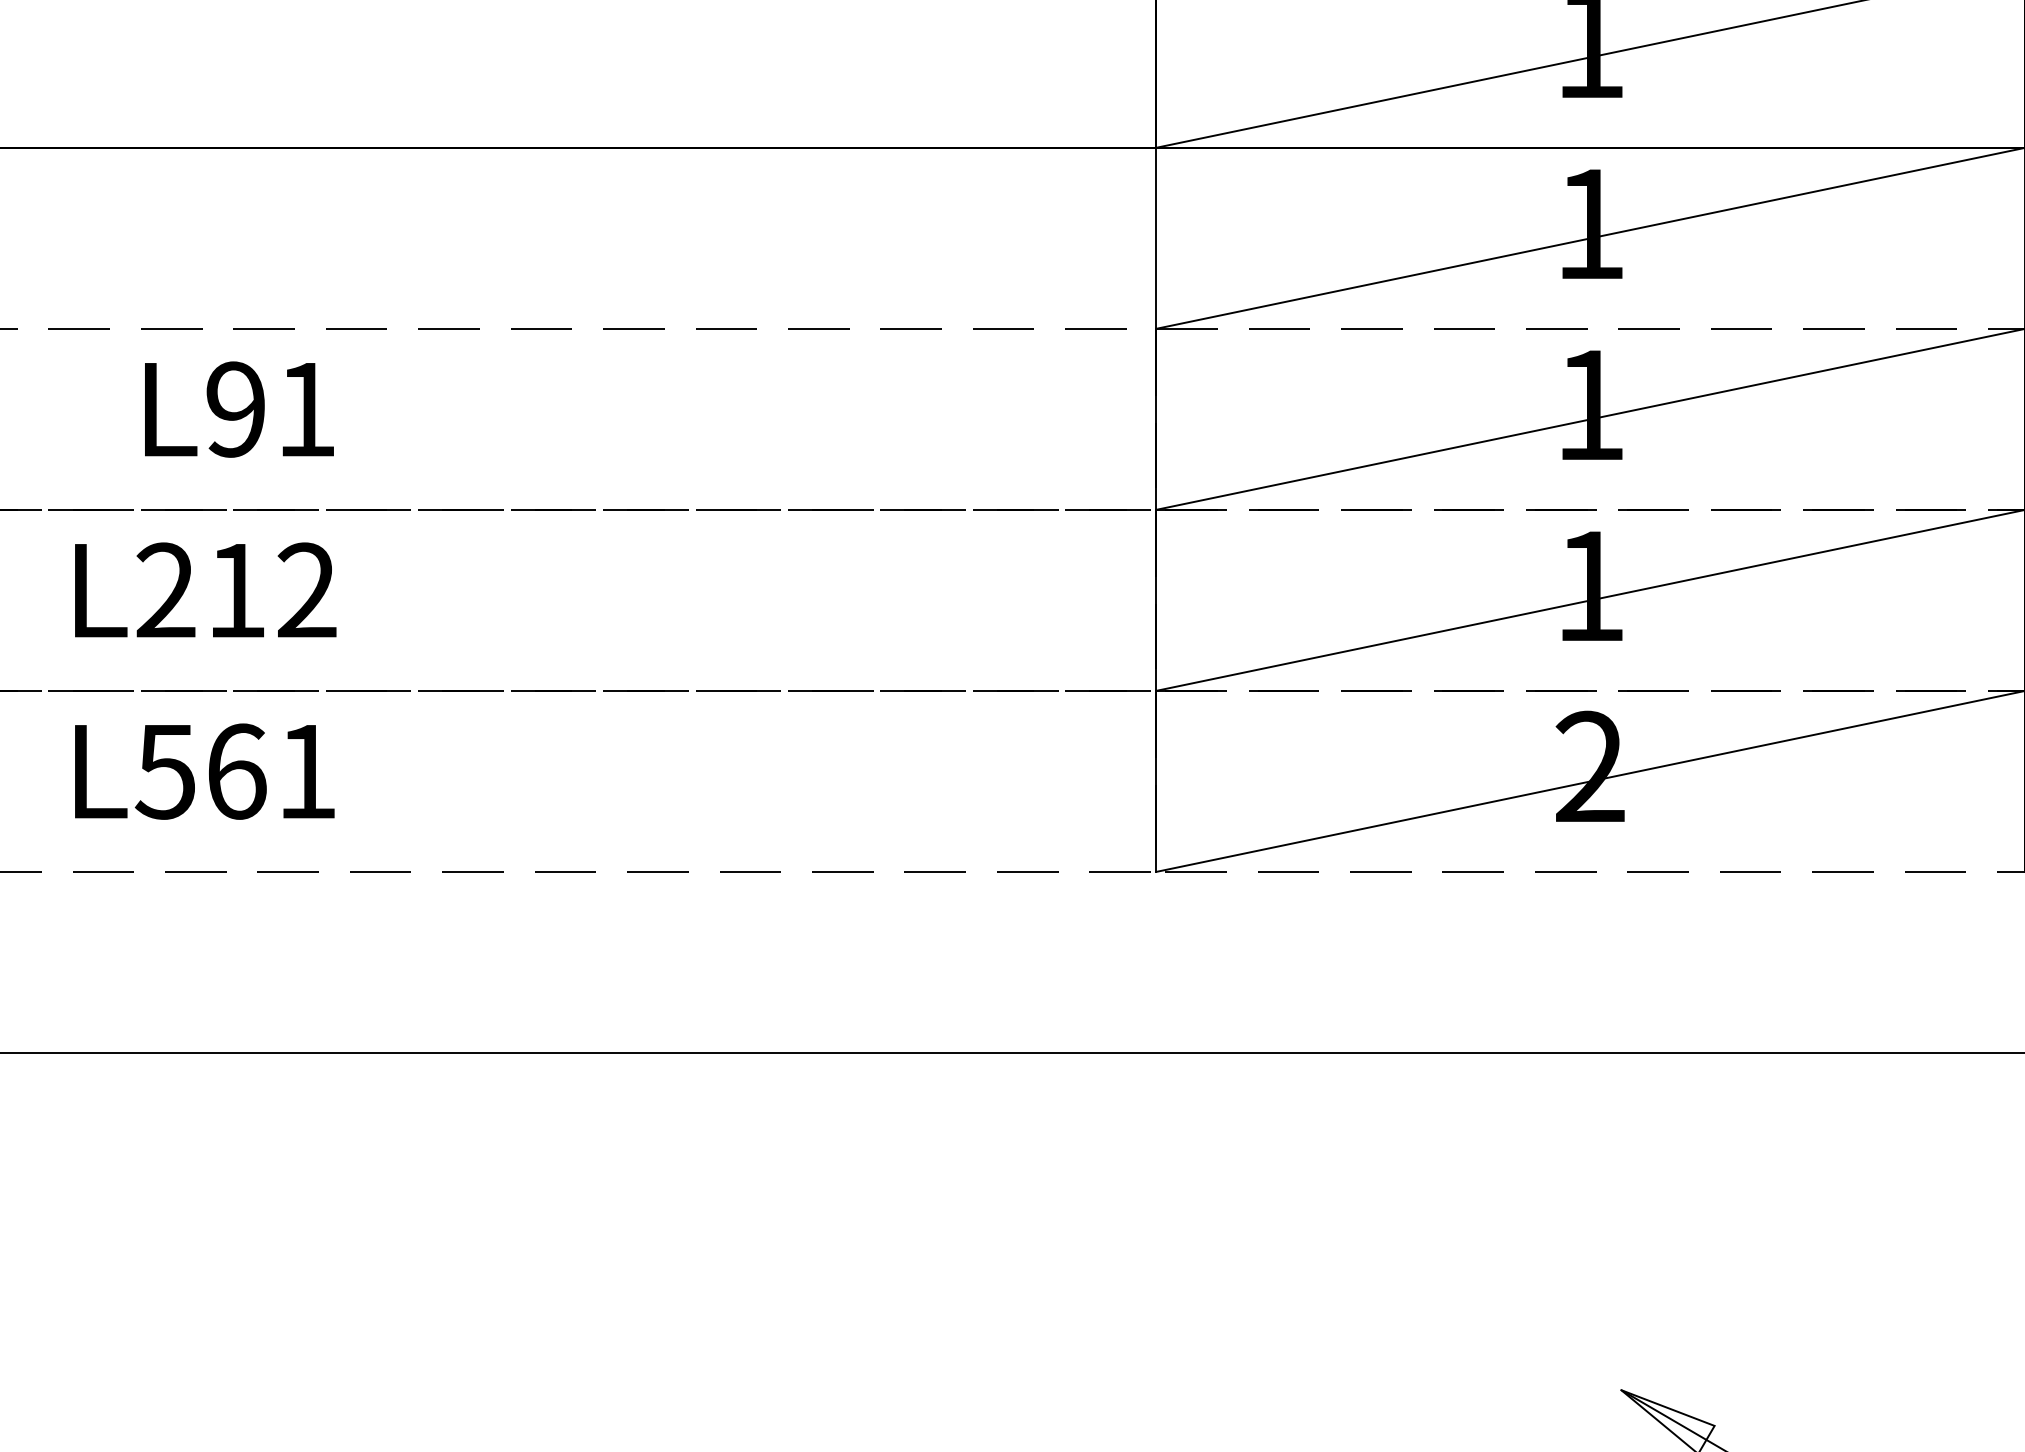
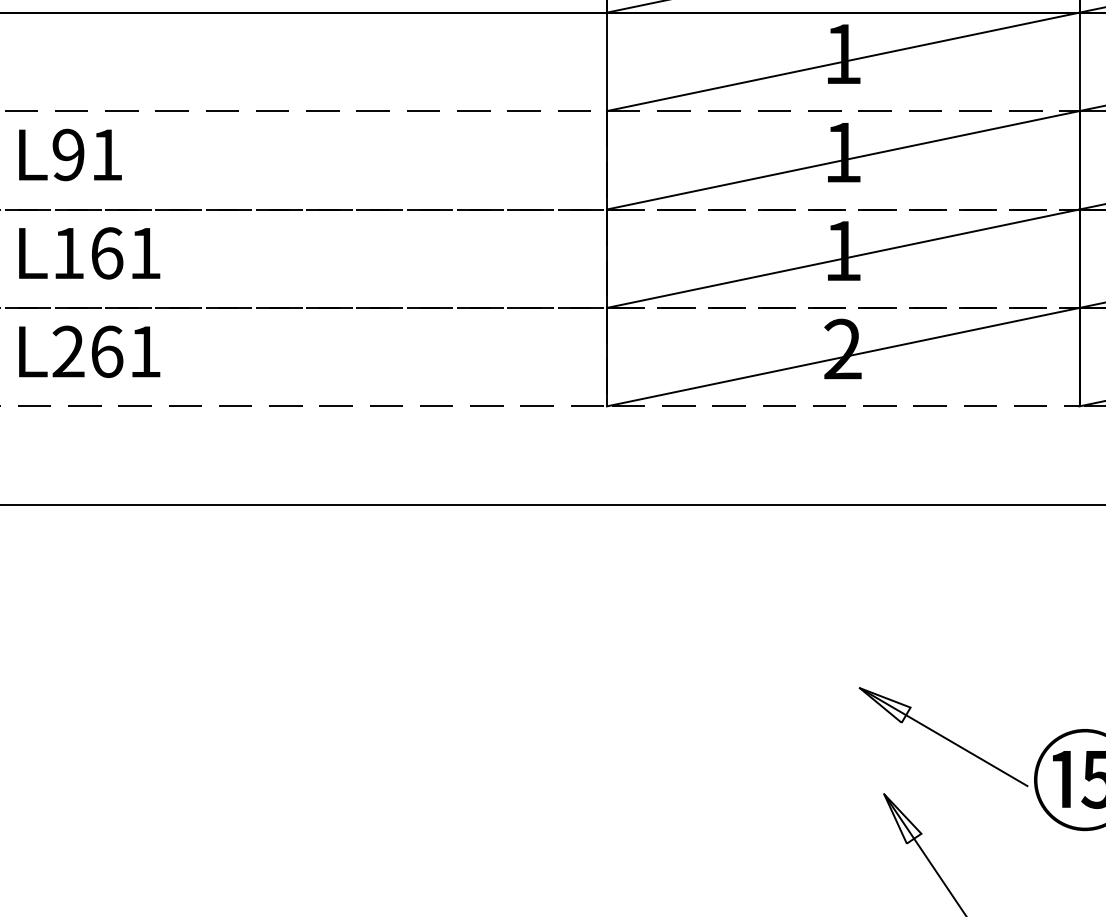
text: (239, 408) -> (70, 154), moved
text: (235, 590) -> (106, 253), L212 -> L161
text: (164, 771) -> (67, 351), L561 -> L261

